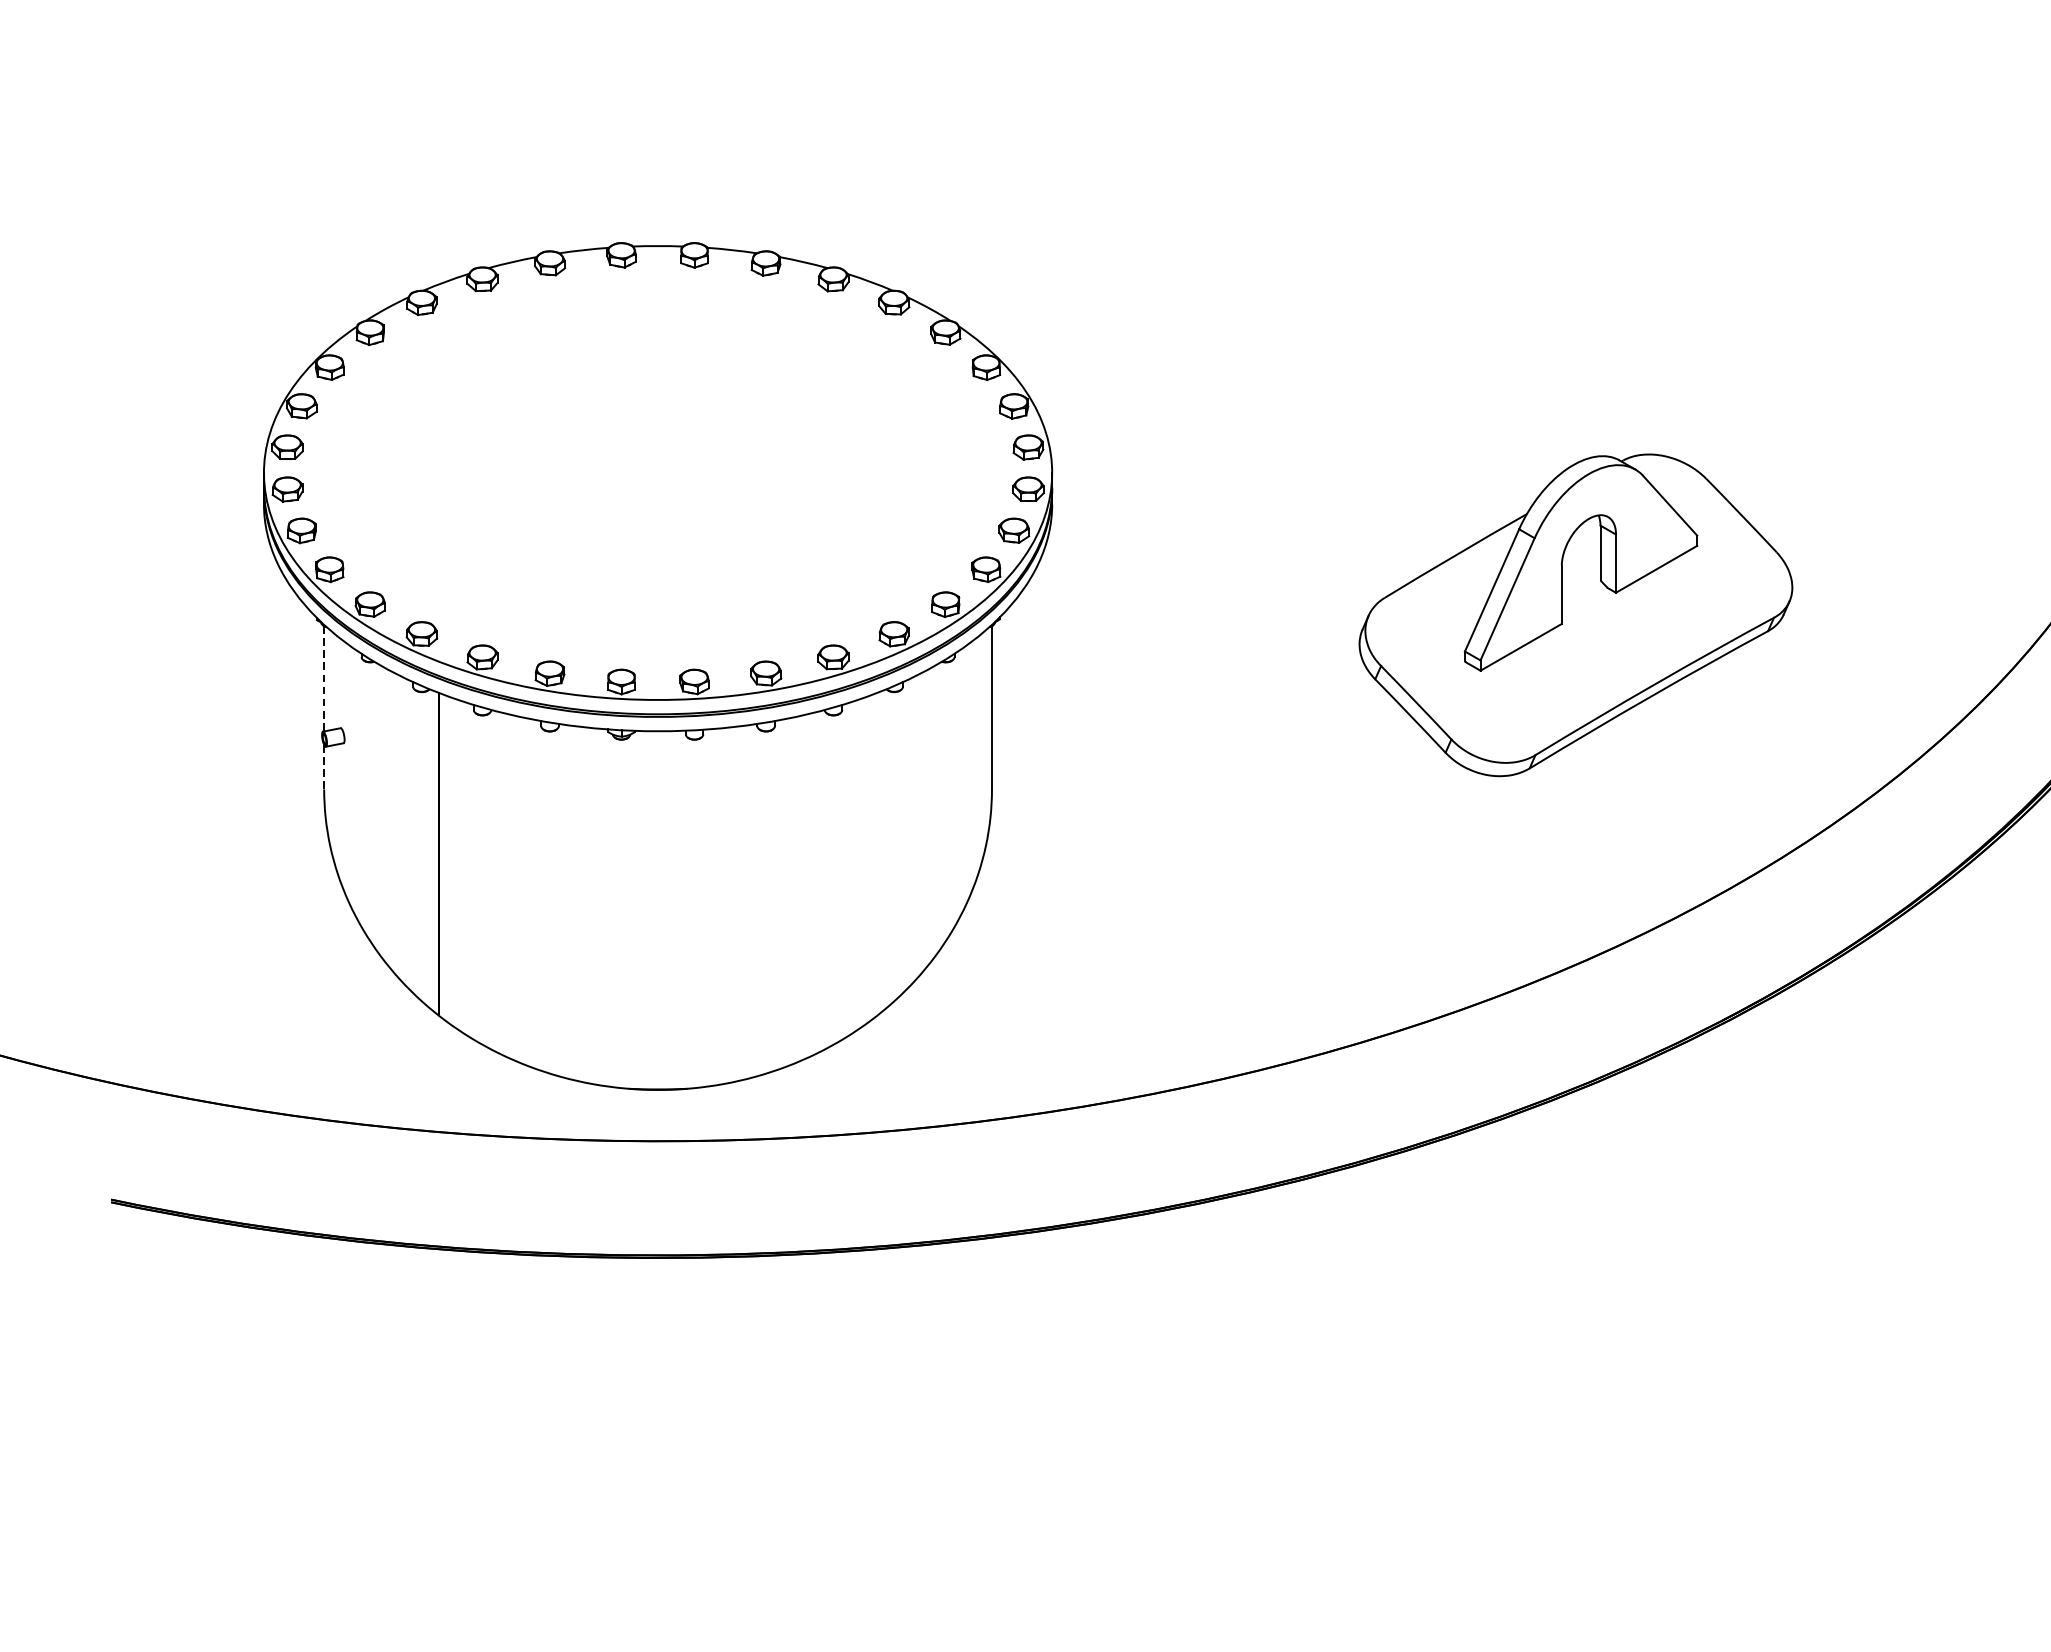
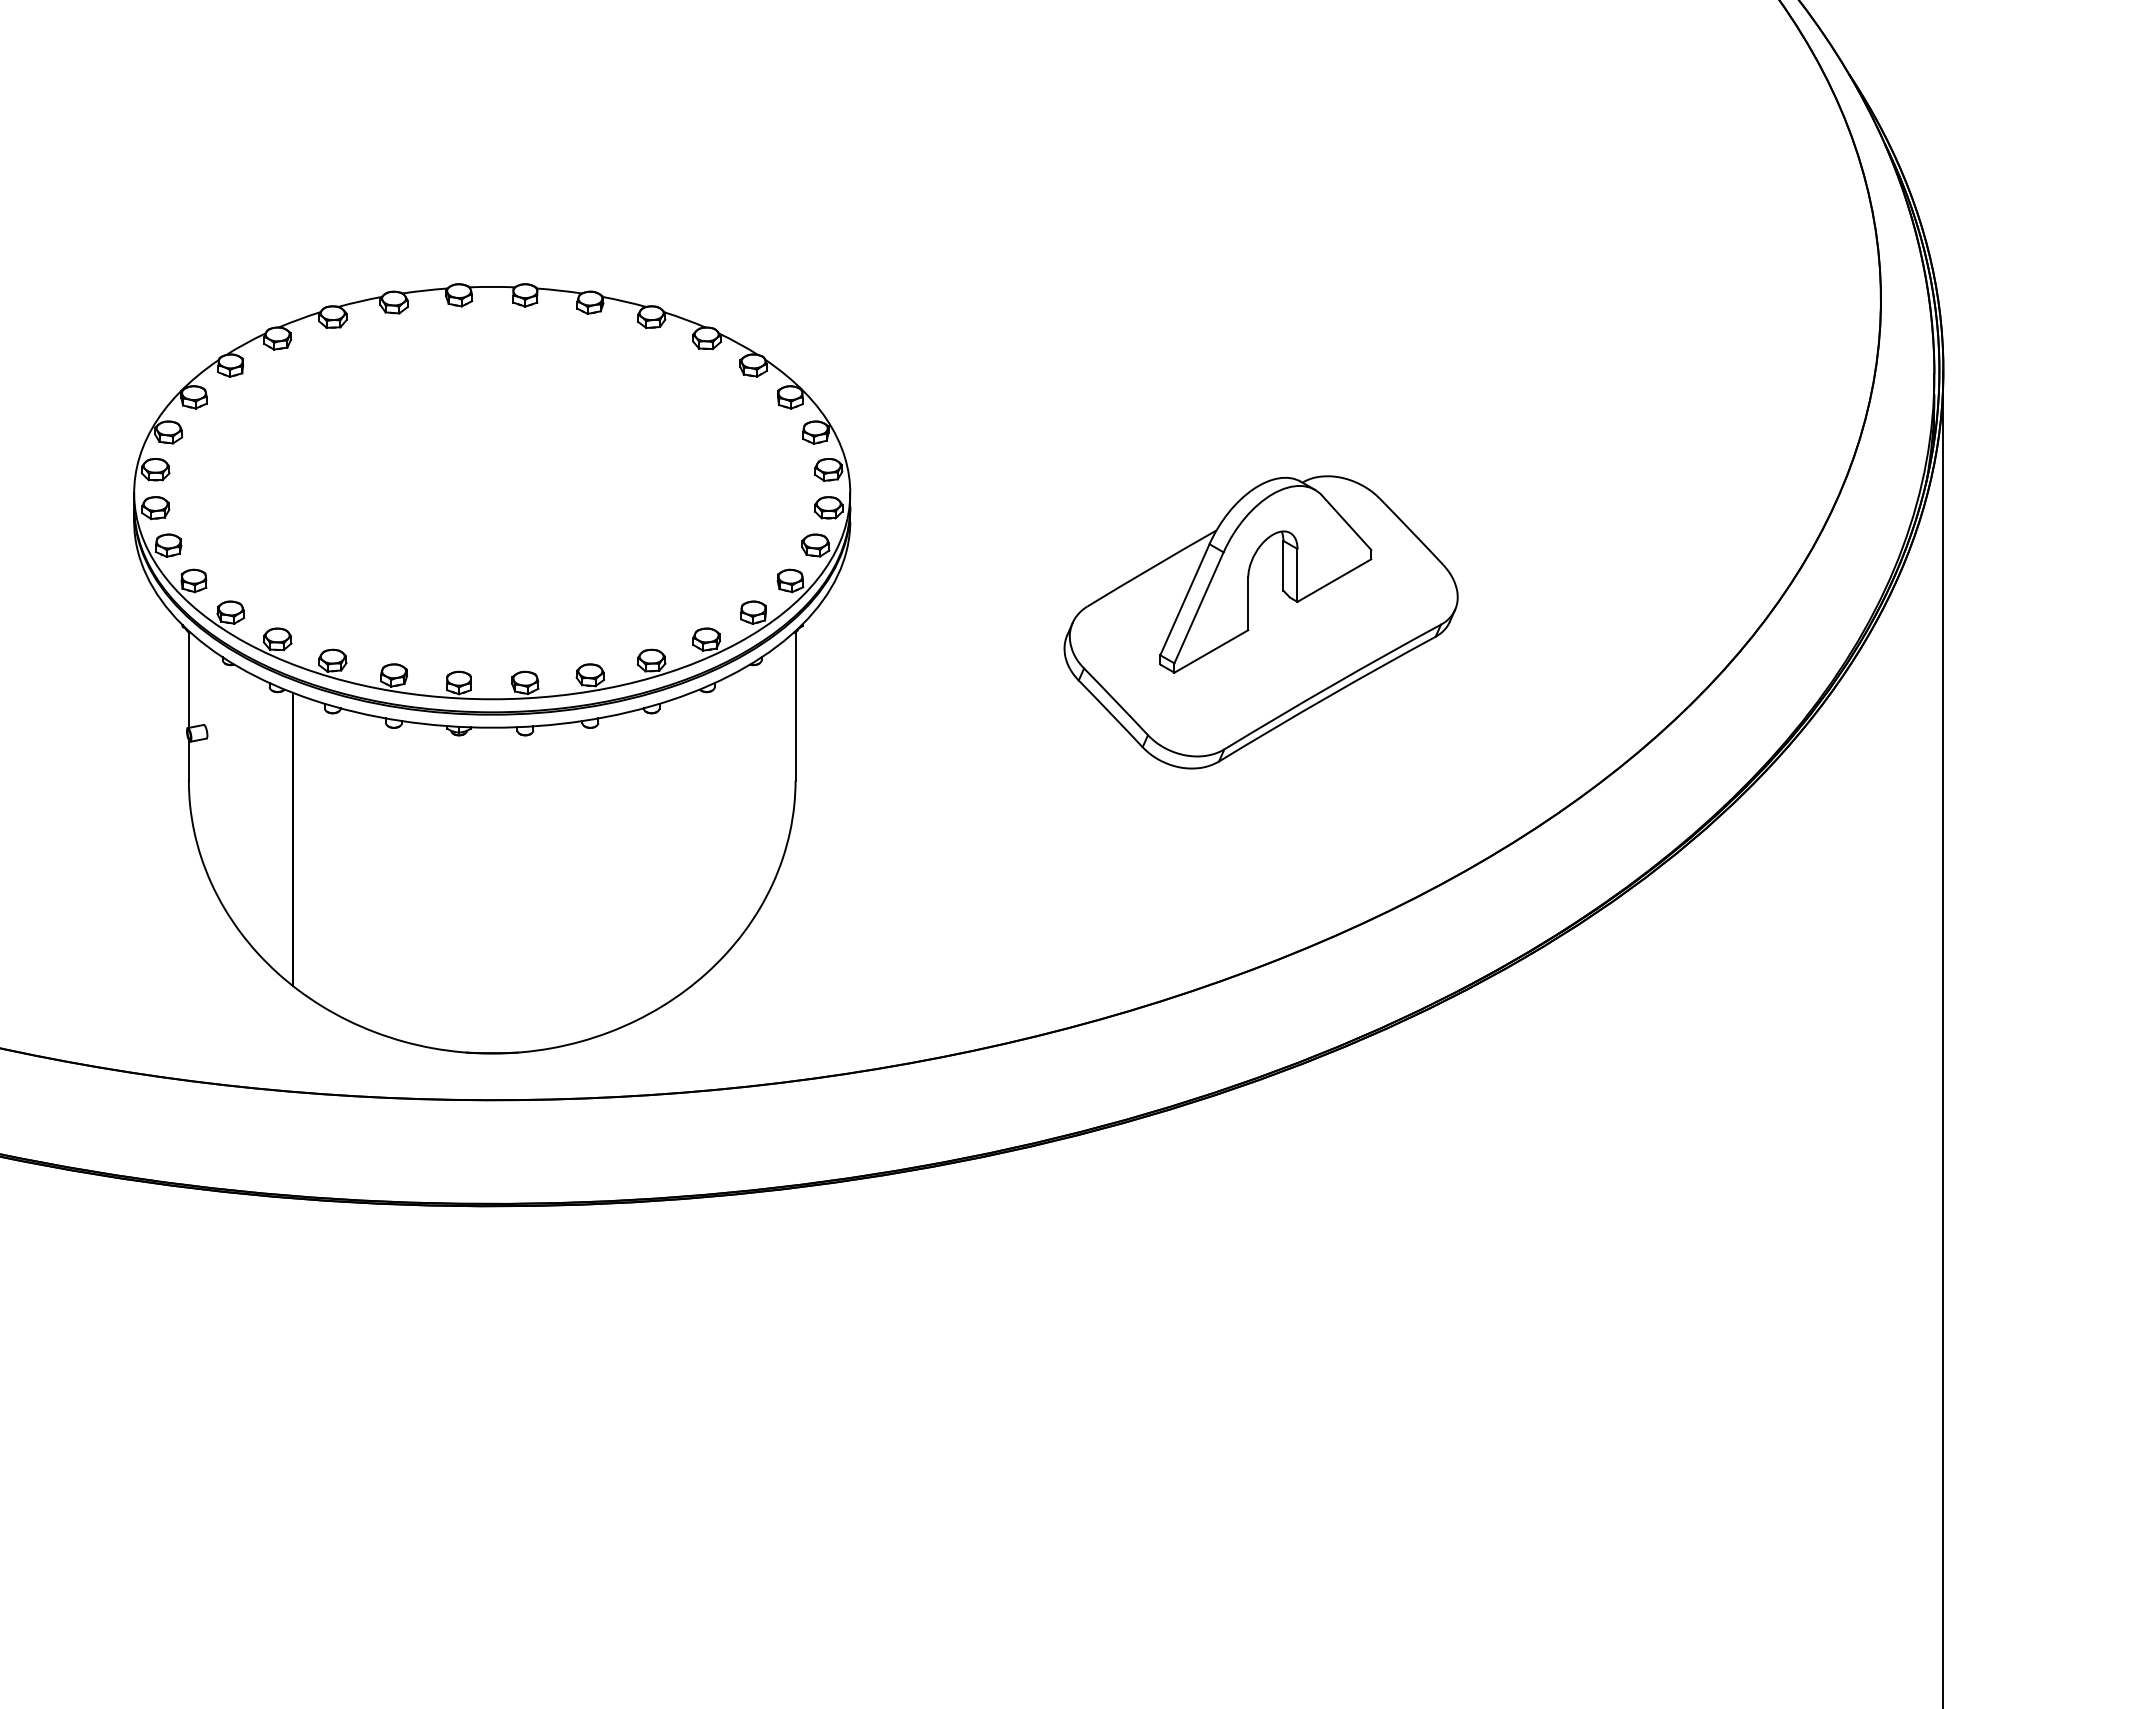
part: (1575, 615) -> (1260, 622), moved
line: (323, 679) -> (188, 680), dashed -> solid
line: (323, 767) -> (188, 760), dashed -> solid

